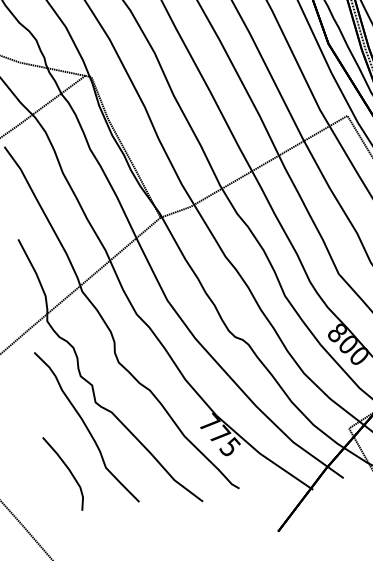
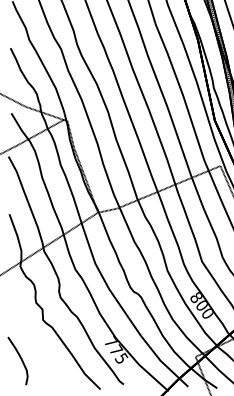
curve: (86, 427) -> (35, 334), removed

